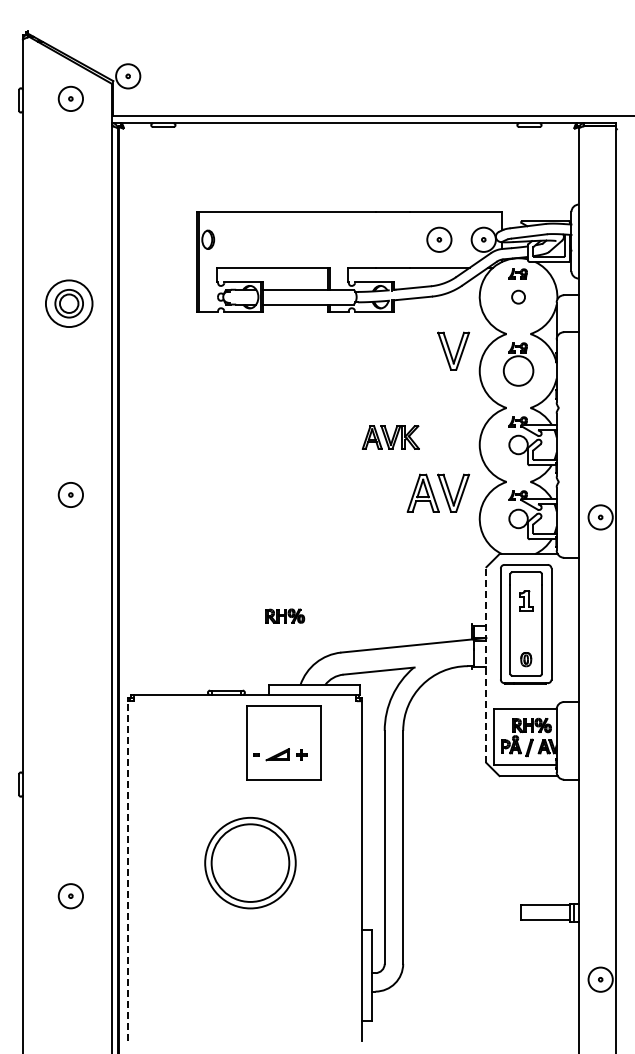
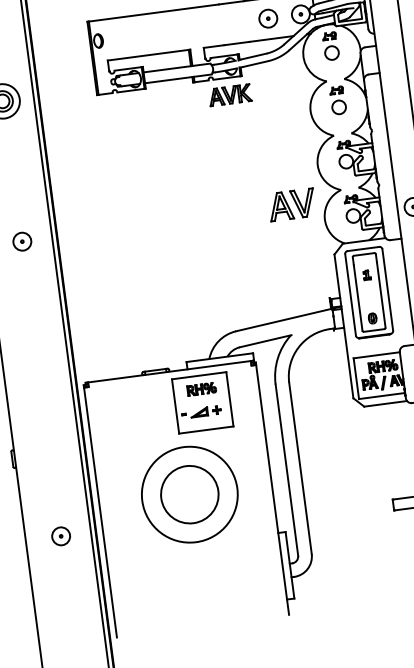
circle: (518, 297) -> (331, 53), size x1.43
part: (453, 350) -> (289, 98), removed
circle: (518, 370) -> (339, 107), size x0.62
part: (390, 437) -> (229, 95), moved
part: (526, 600) -> (367, 275), size x0.62
part: (285, 615) -> (202, 388), moved
line: (486, 665) -> (344, 326), dashed -> solid
circle: (250, 862) -> (189, 494), size x1.43
line: (127, 870) -> (100, 511), dashed -> solid

